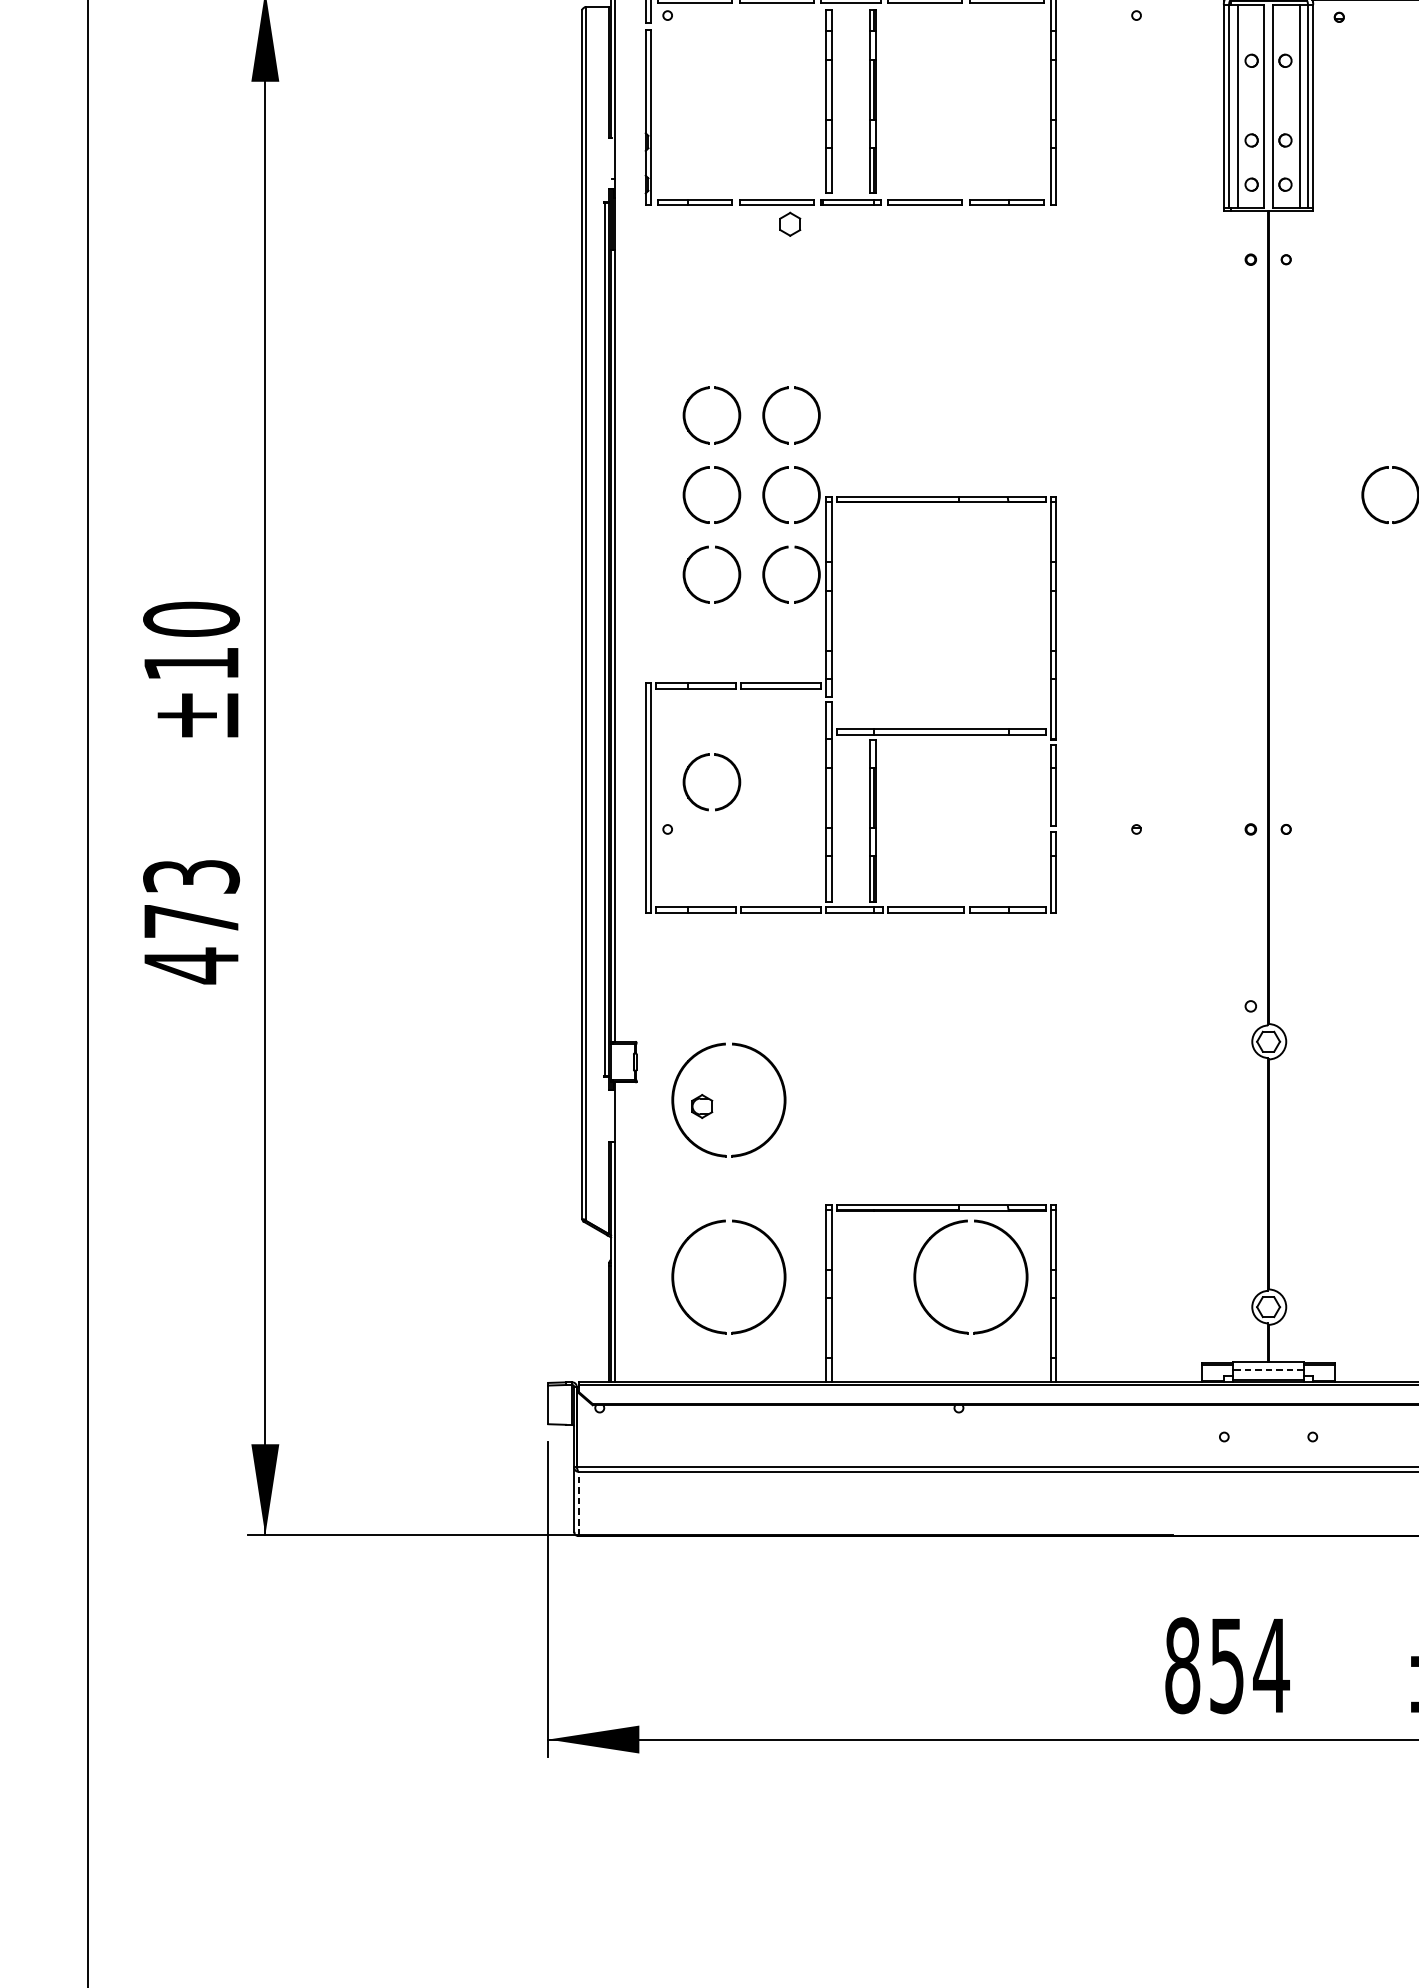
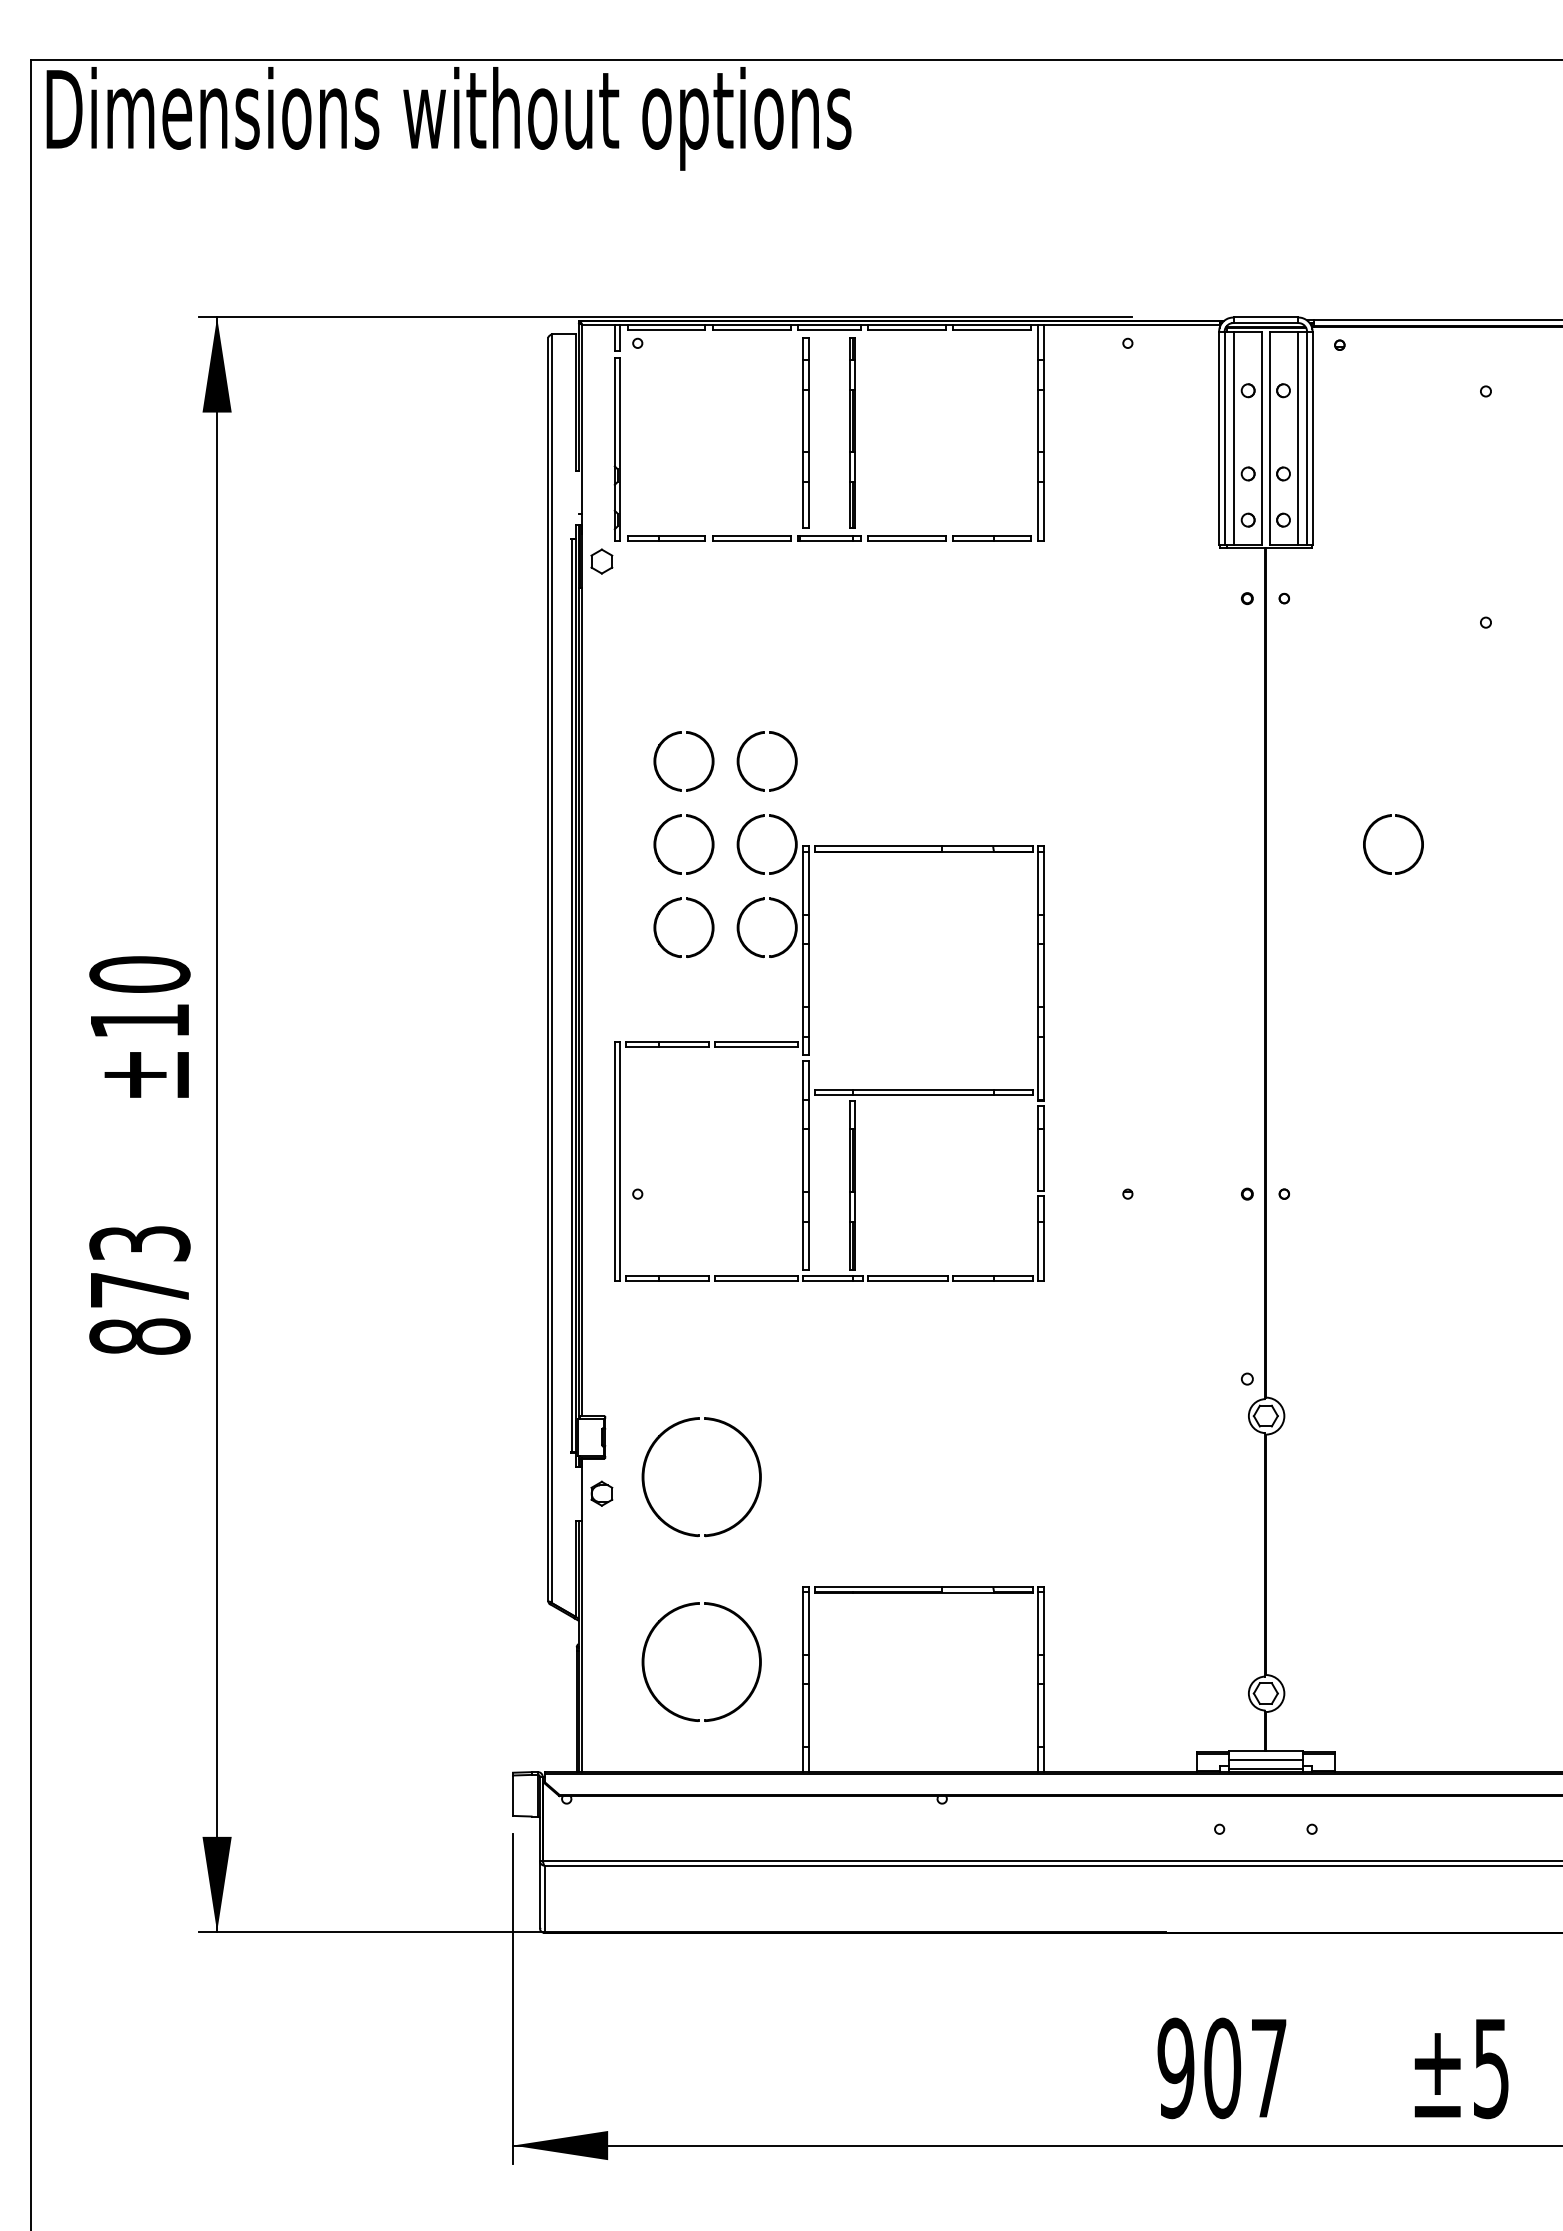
part: (789, 224) -> (601, 561), moved
part: (699, 758) -> (671, 1120), removed
text: (191, 965) -> (139, 1336), 473 -> 873
part: (701, 1106) -> (601, 1493), moved
part: (959, 1223) -> (942, 1606), removed
line: (1268, 1370) -> (1265, 1759), dashed -> solid
line: (578, 1504) -> (544, 1899), dashed -> solid
text: (1227, 1665) -> (1222, 2068), 854 -> 907

